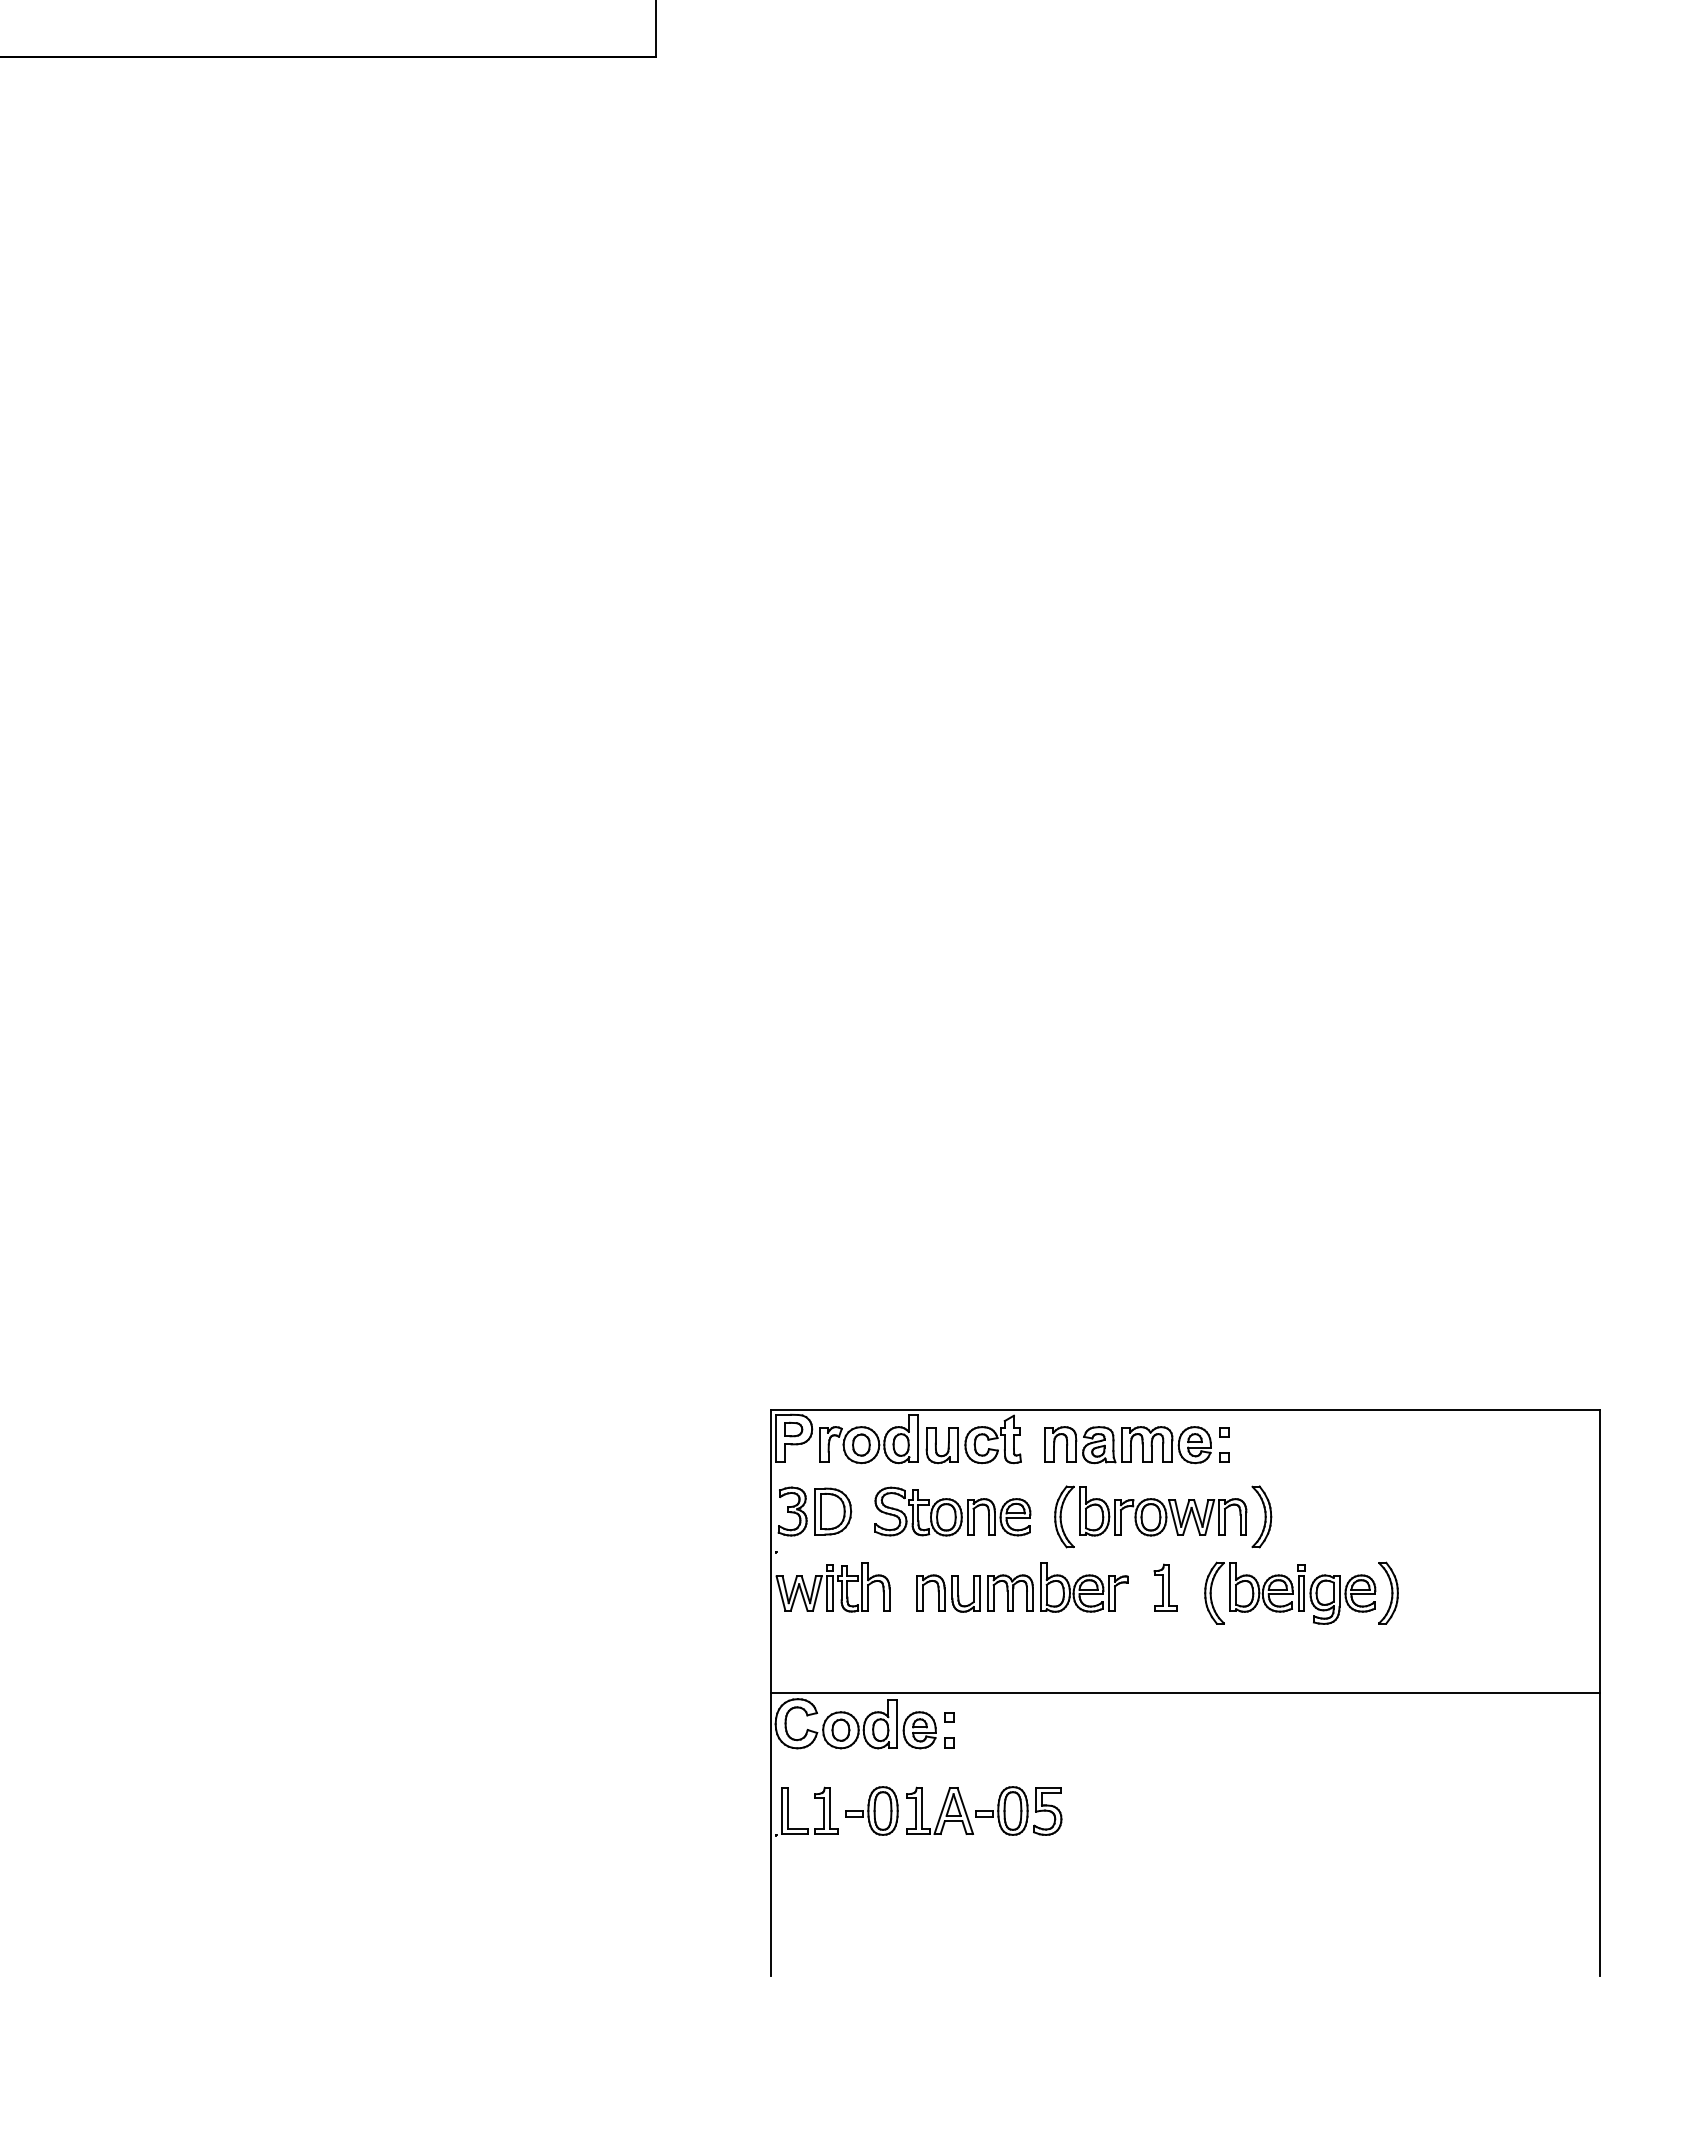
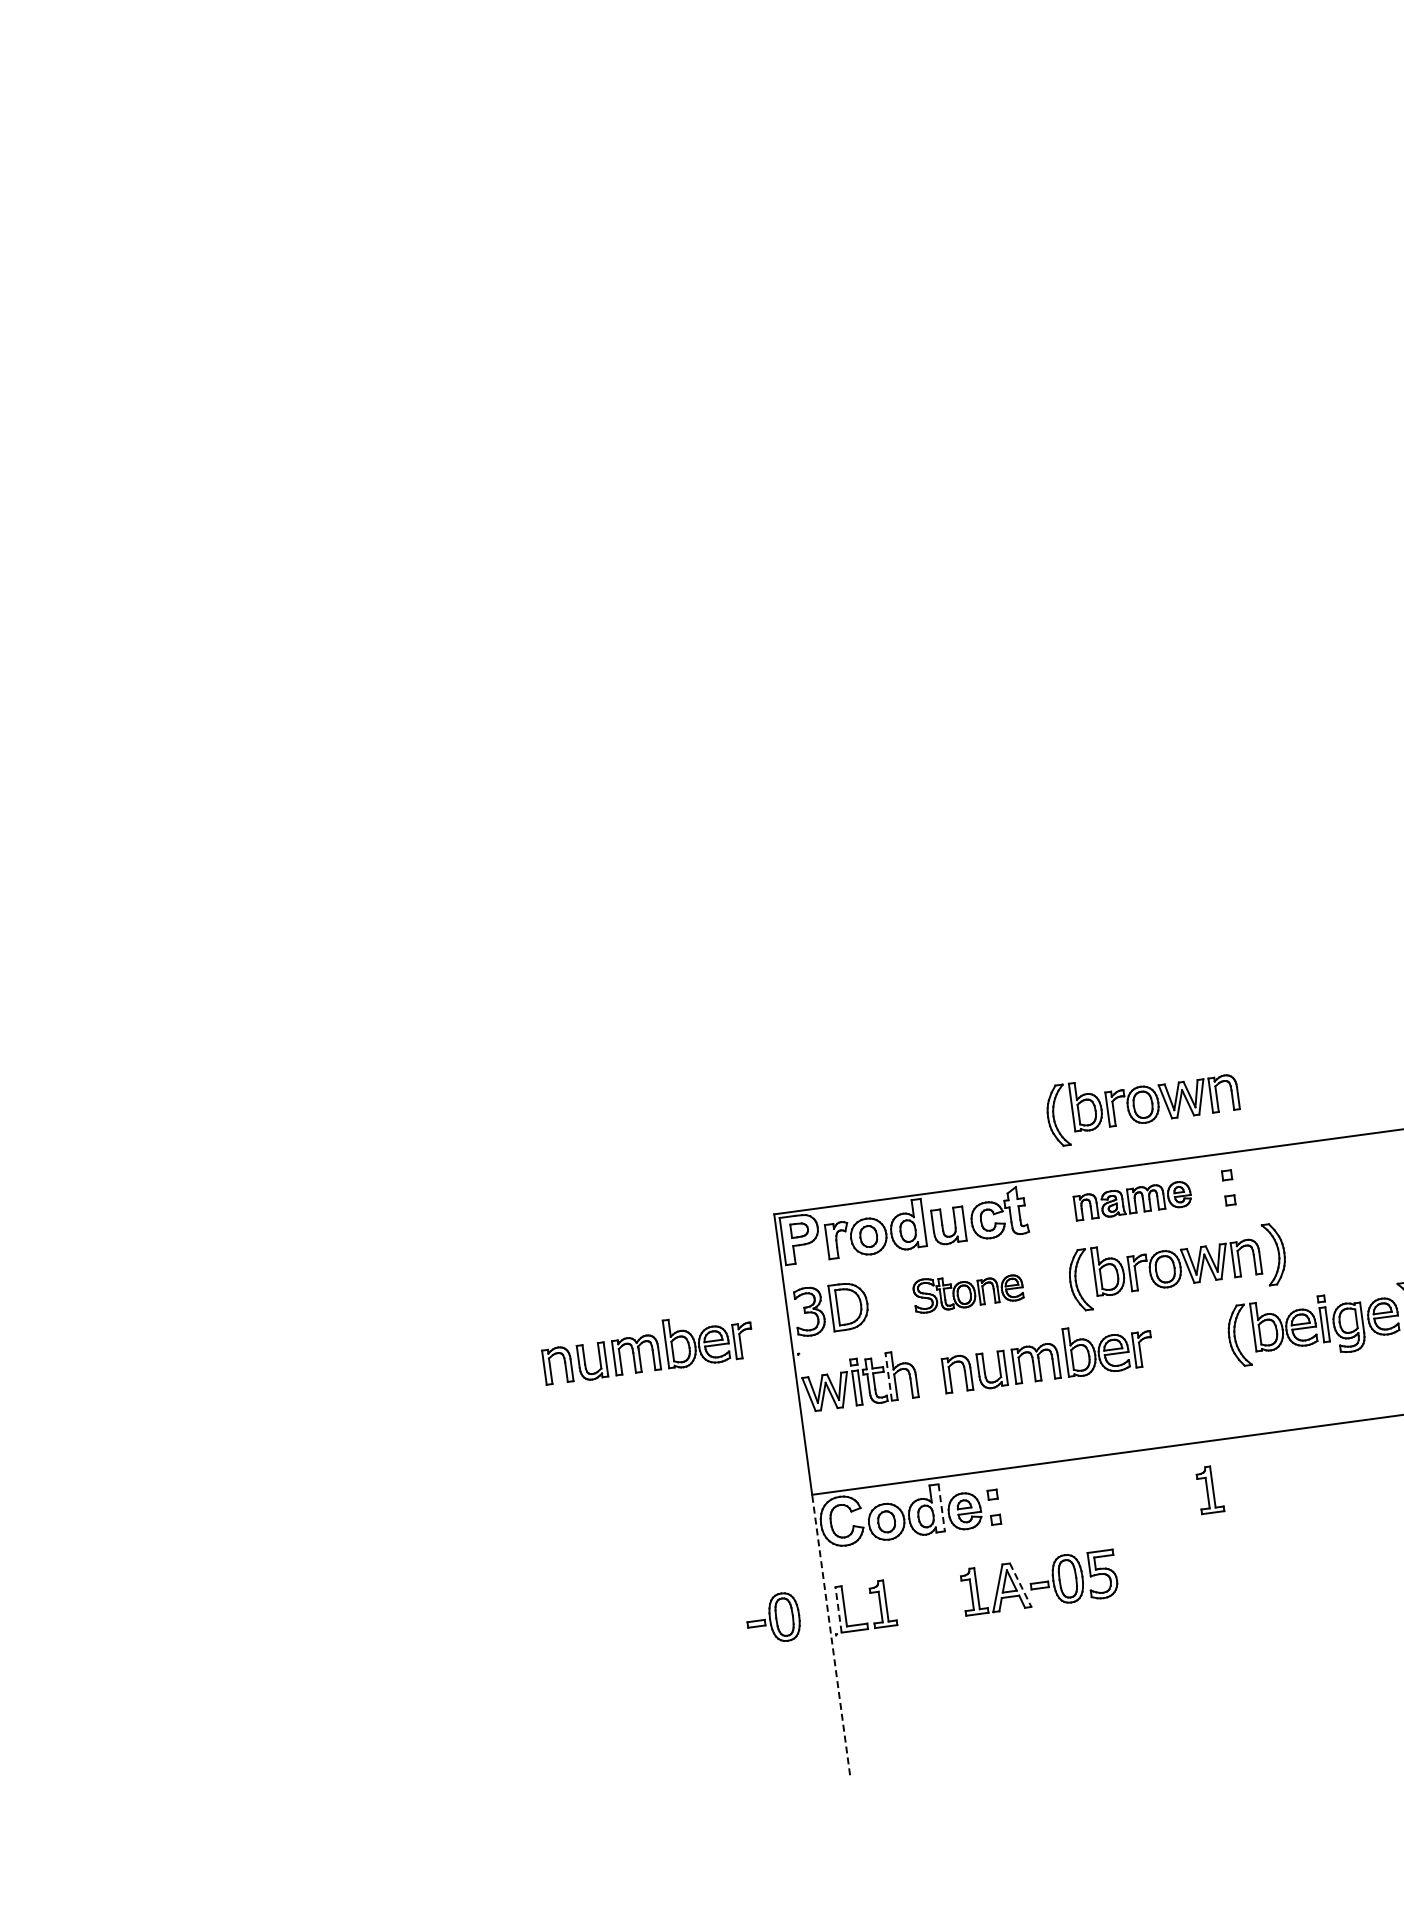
part: (1150, 1350) -> (1142, 1104), added
part: (1127, 1445) -> (1132, 1201), size x0.7
part: (952, 1511) -> (967, 1290), size x0.7
part: (627, 1525) -> (647, 1347), added
line: (862, 1586) -> (888, 1376), solid -> dashed
part: (1165, 1587) -> (1209, 1489), moved
line: (897, 1723) -> (941, 1507), solid -> dashed
part: (871, 1810) -> (773, 1618), moved
line: (781, 1811) -> (838, 1610), solid -> dashed
line: (965, 1811) -> (1020, 1585), solid -> dashed
line: (770, 1834) -> (830, 1634), solid -> dashed

